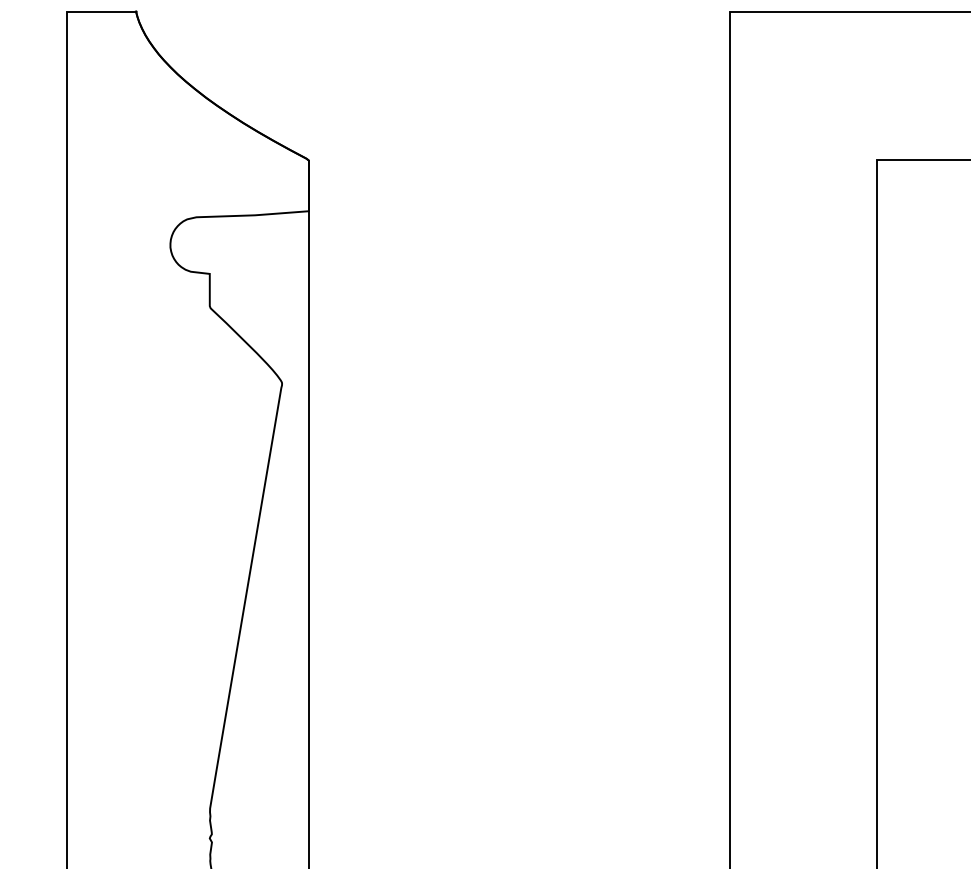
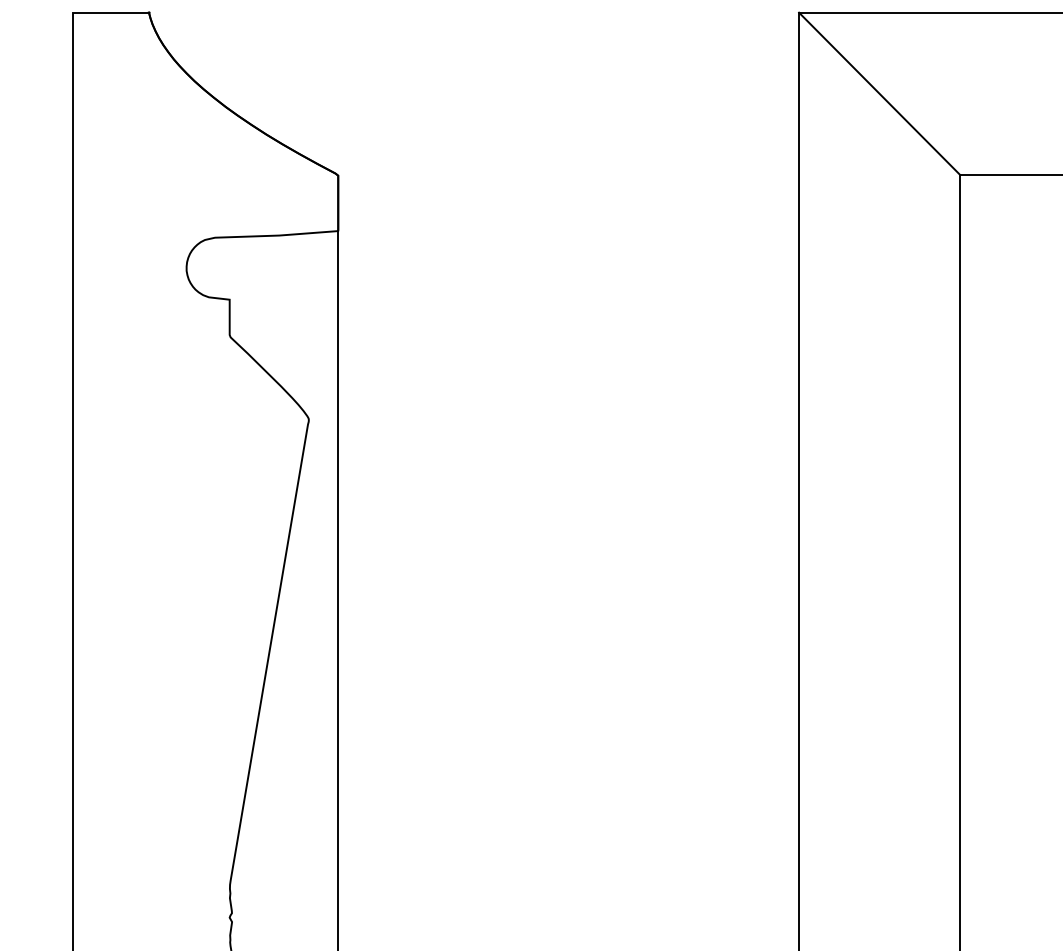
line: (803, 85) -> (879, 93), added

